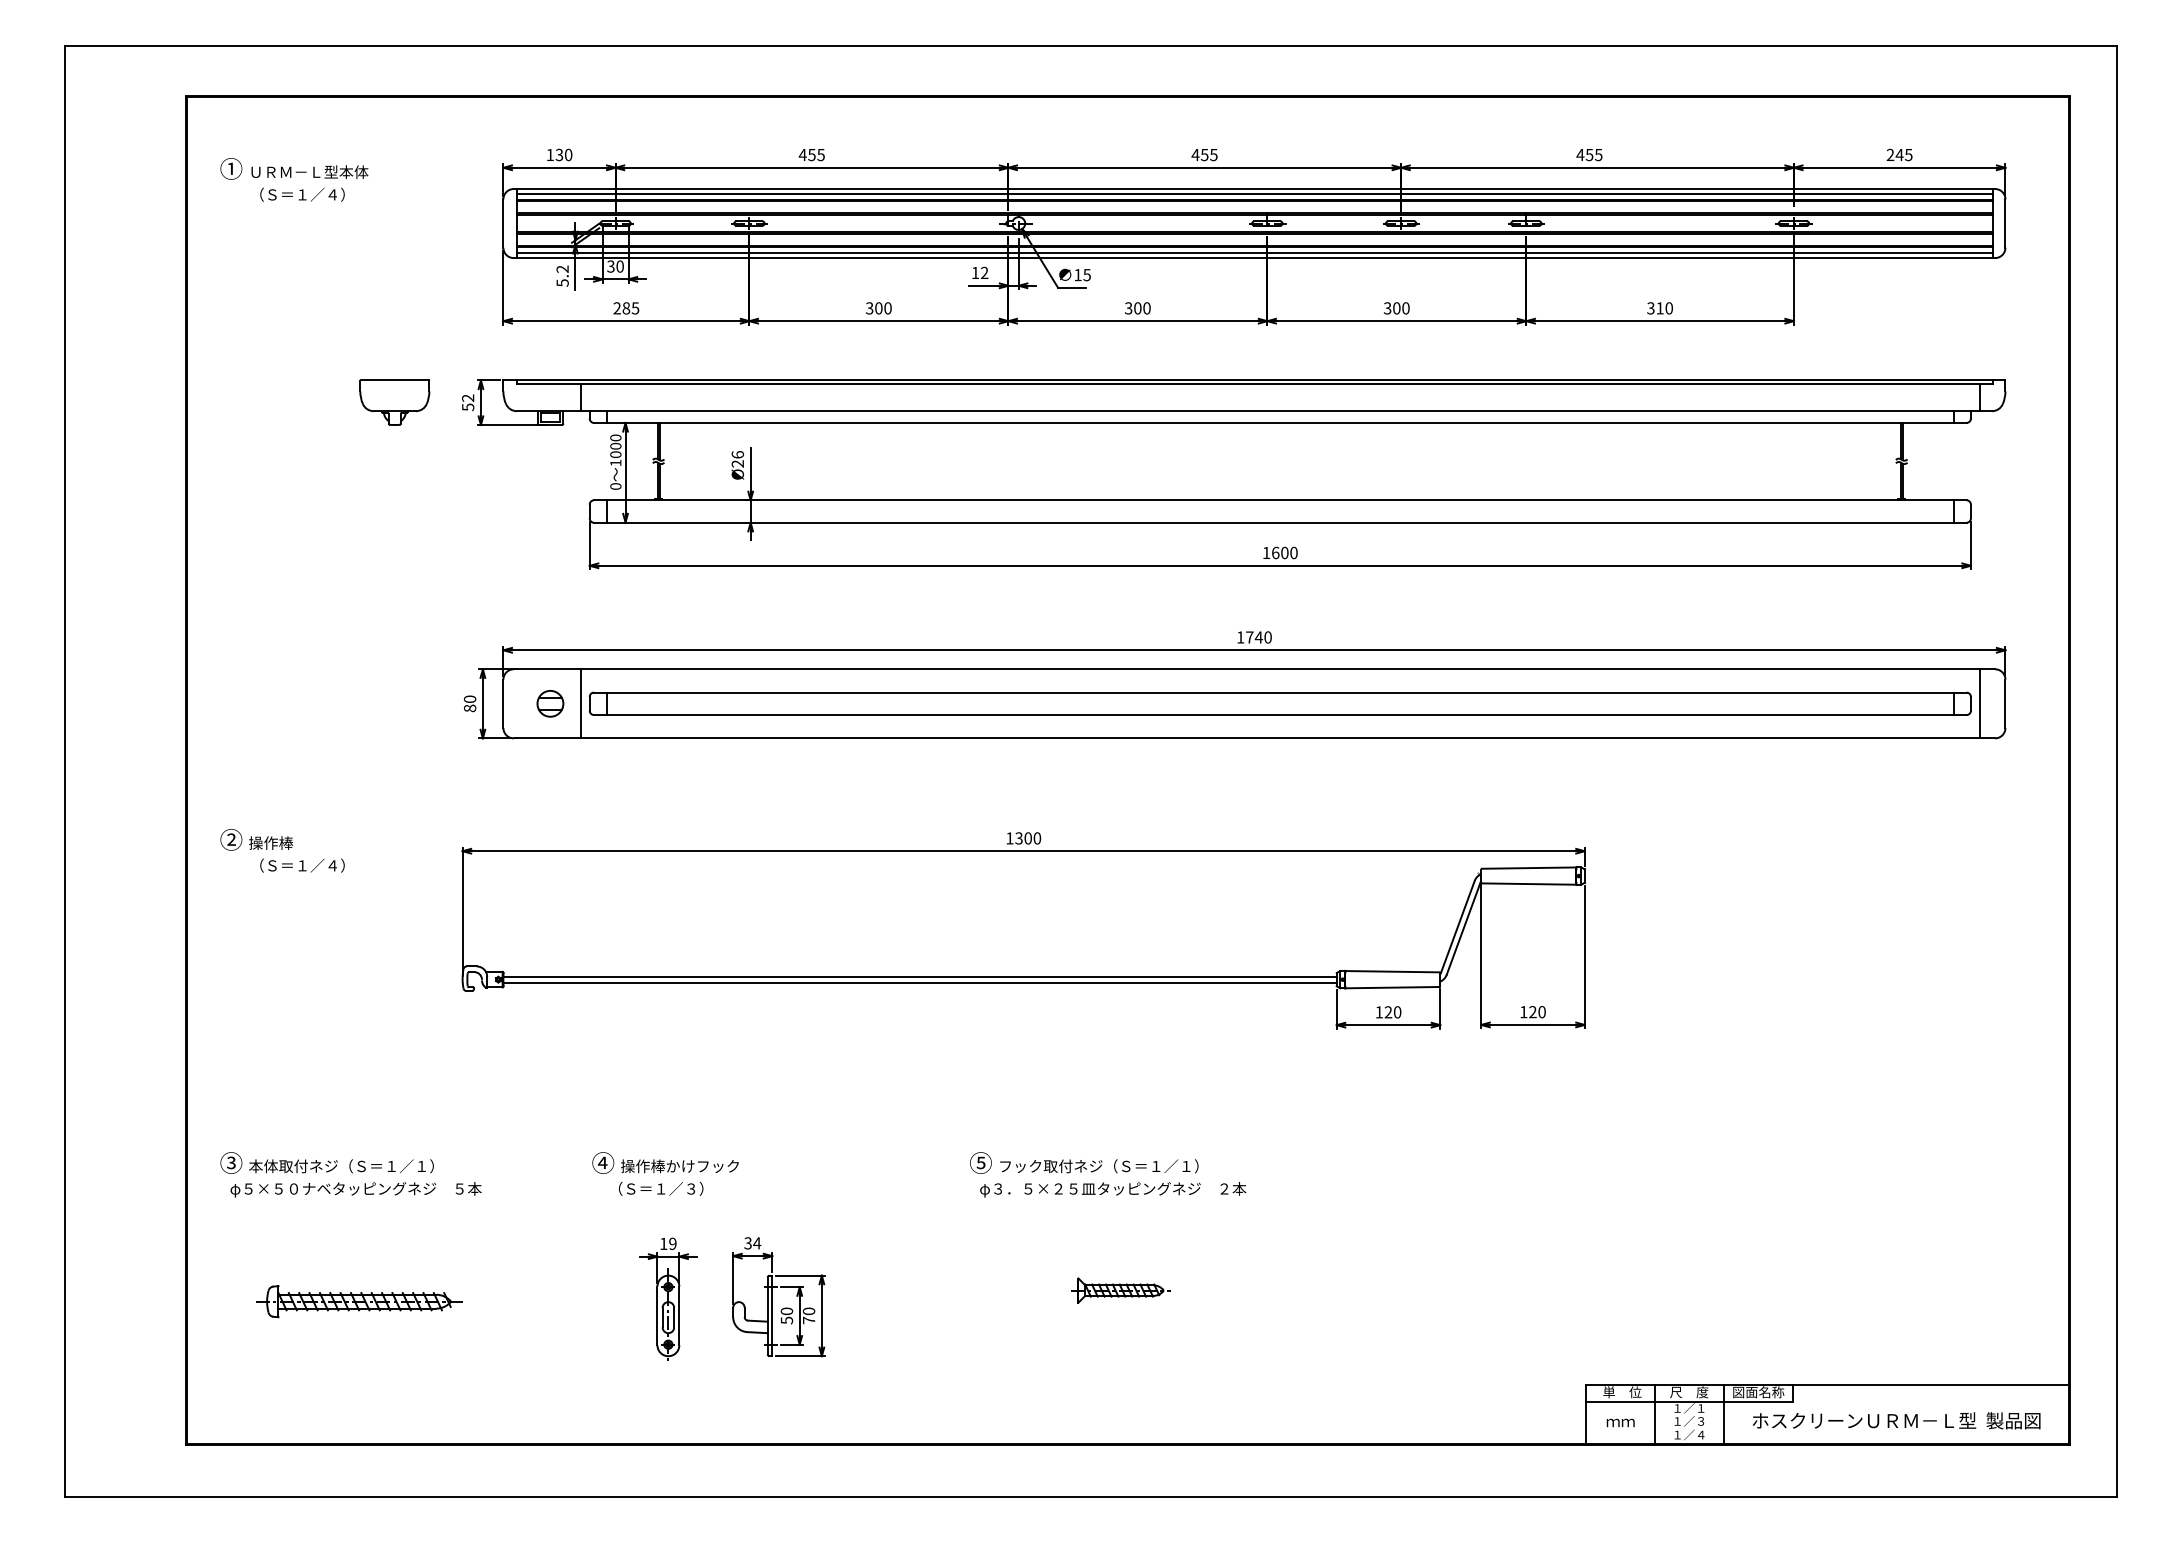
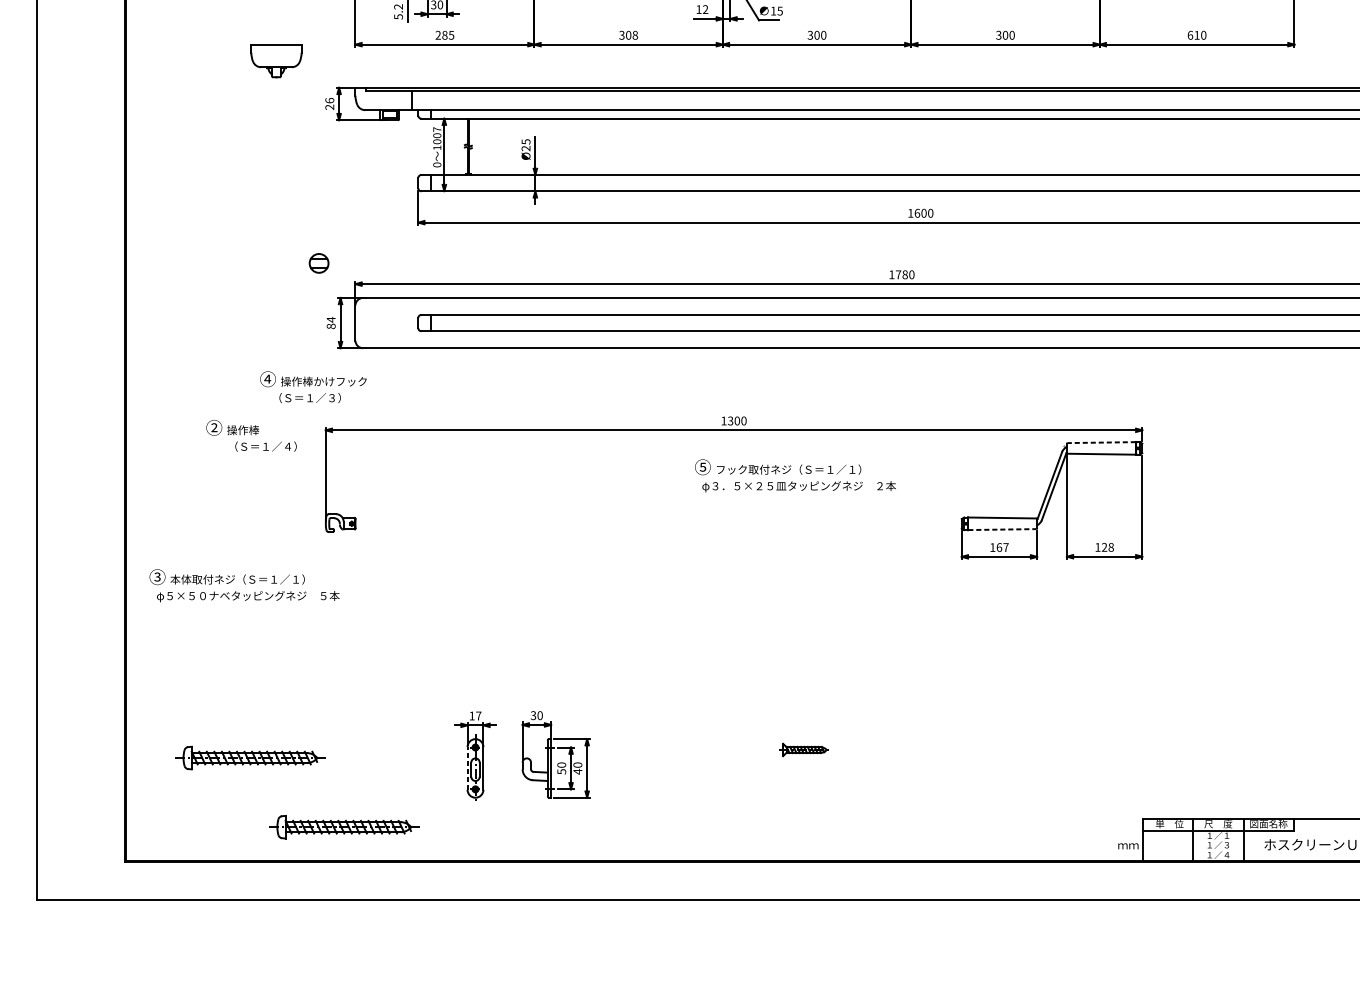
text: (887, 308) -> (634, 35), 300 -> 308
text: (1650, 308) -> (1190, 35), 310 -> 610
part: (394, 402) -> (276, 60), moved
text: (468, 402) -> (330, 103), 52 -> 26
text: (615, 437) -> (437, 129), 1000 -> 1007
text: (737, 454) -> (525, 141), Ø26 -> Ø25
text: (1258, 637) -> (904, 274), 1740 -> 1780
text: (469, 699) -> (330, 319), 80 -> 84
part: (550, 703) -> (319, 263), moved
line: (581, 703) -> (412, 322), removed
text: (282, 850) -> (251, 435), moved
line: (1529, 868) -> (1102, 442), solid -> dashed
line: (919, 976) -> (658, 521), removed
line: (919, 982) -> (658, 525), removed
line: (1392, 987) -> (1002, 529), solid -> dashed
text: (1392, 1012) -> (1002, 547), 120 -> 167
text: (1541, 1012) -> (1110, 547), 120 -> 128
text: (665, 1173) -> (313, 386), moved
text: (350, 1174) -> (244, 585), moved
text: (1108, 1174) -> (795, 475), moved
text: (672, 1243) -> (478, 715), 19 -> 17
text: (757, 1243) -> (540, 715), 34 -> 30
part: (1120, 1290) -> (804, 749), size x0.7
line: (657, 1315) -> (467, 768), solid -> dashed
text: (809, 1320) -> (578, 771), 70 -> 40
part: (488, 1396) -> (344, 827), added
text: (1620, 1422) -> (1128, 845), moved

